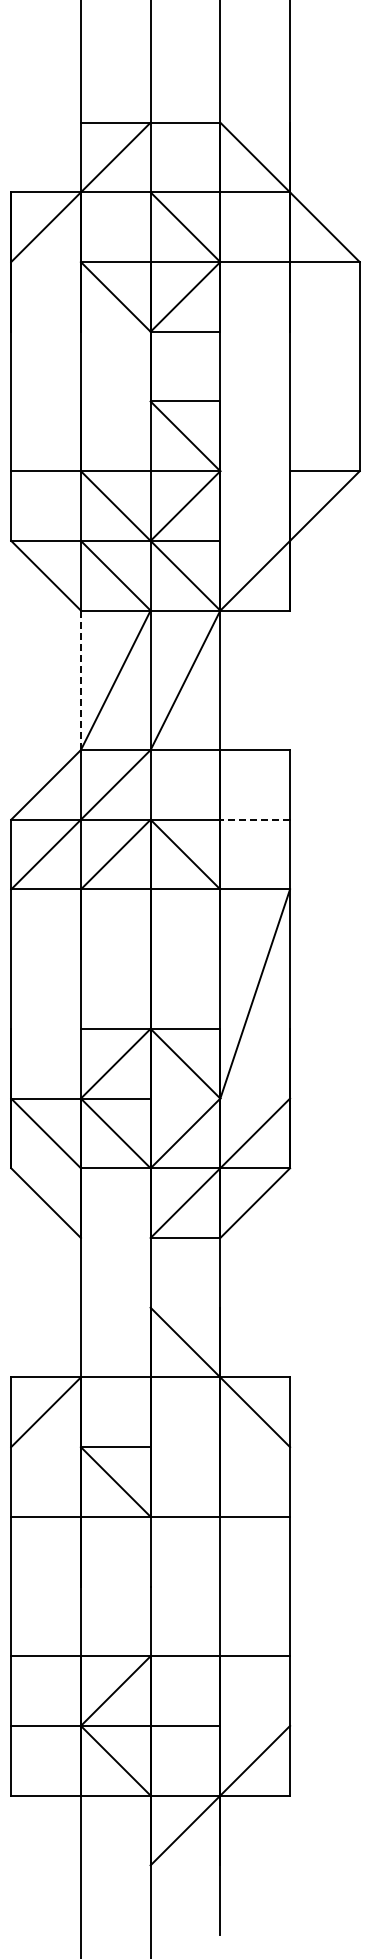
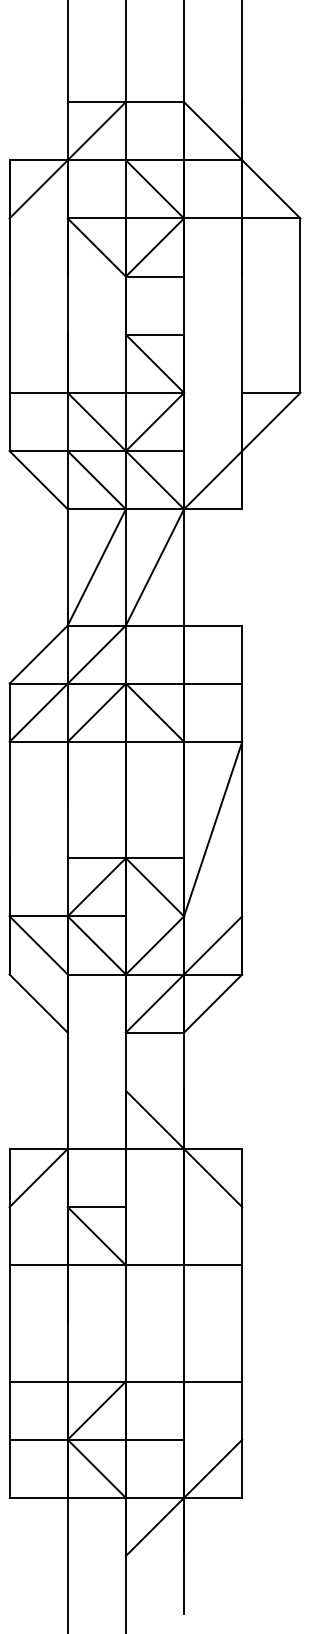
line: (80, 680) -> (67, 567), dashed -> solid
line: (255, 819) -> (213, 683), dashed -> solid

